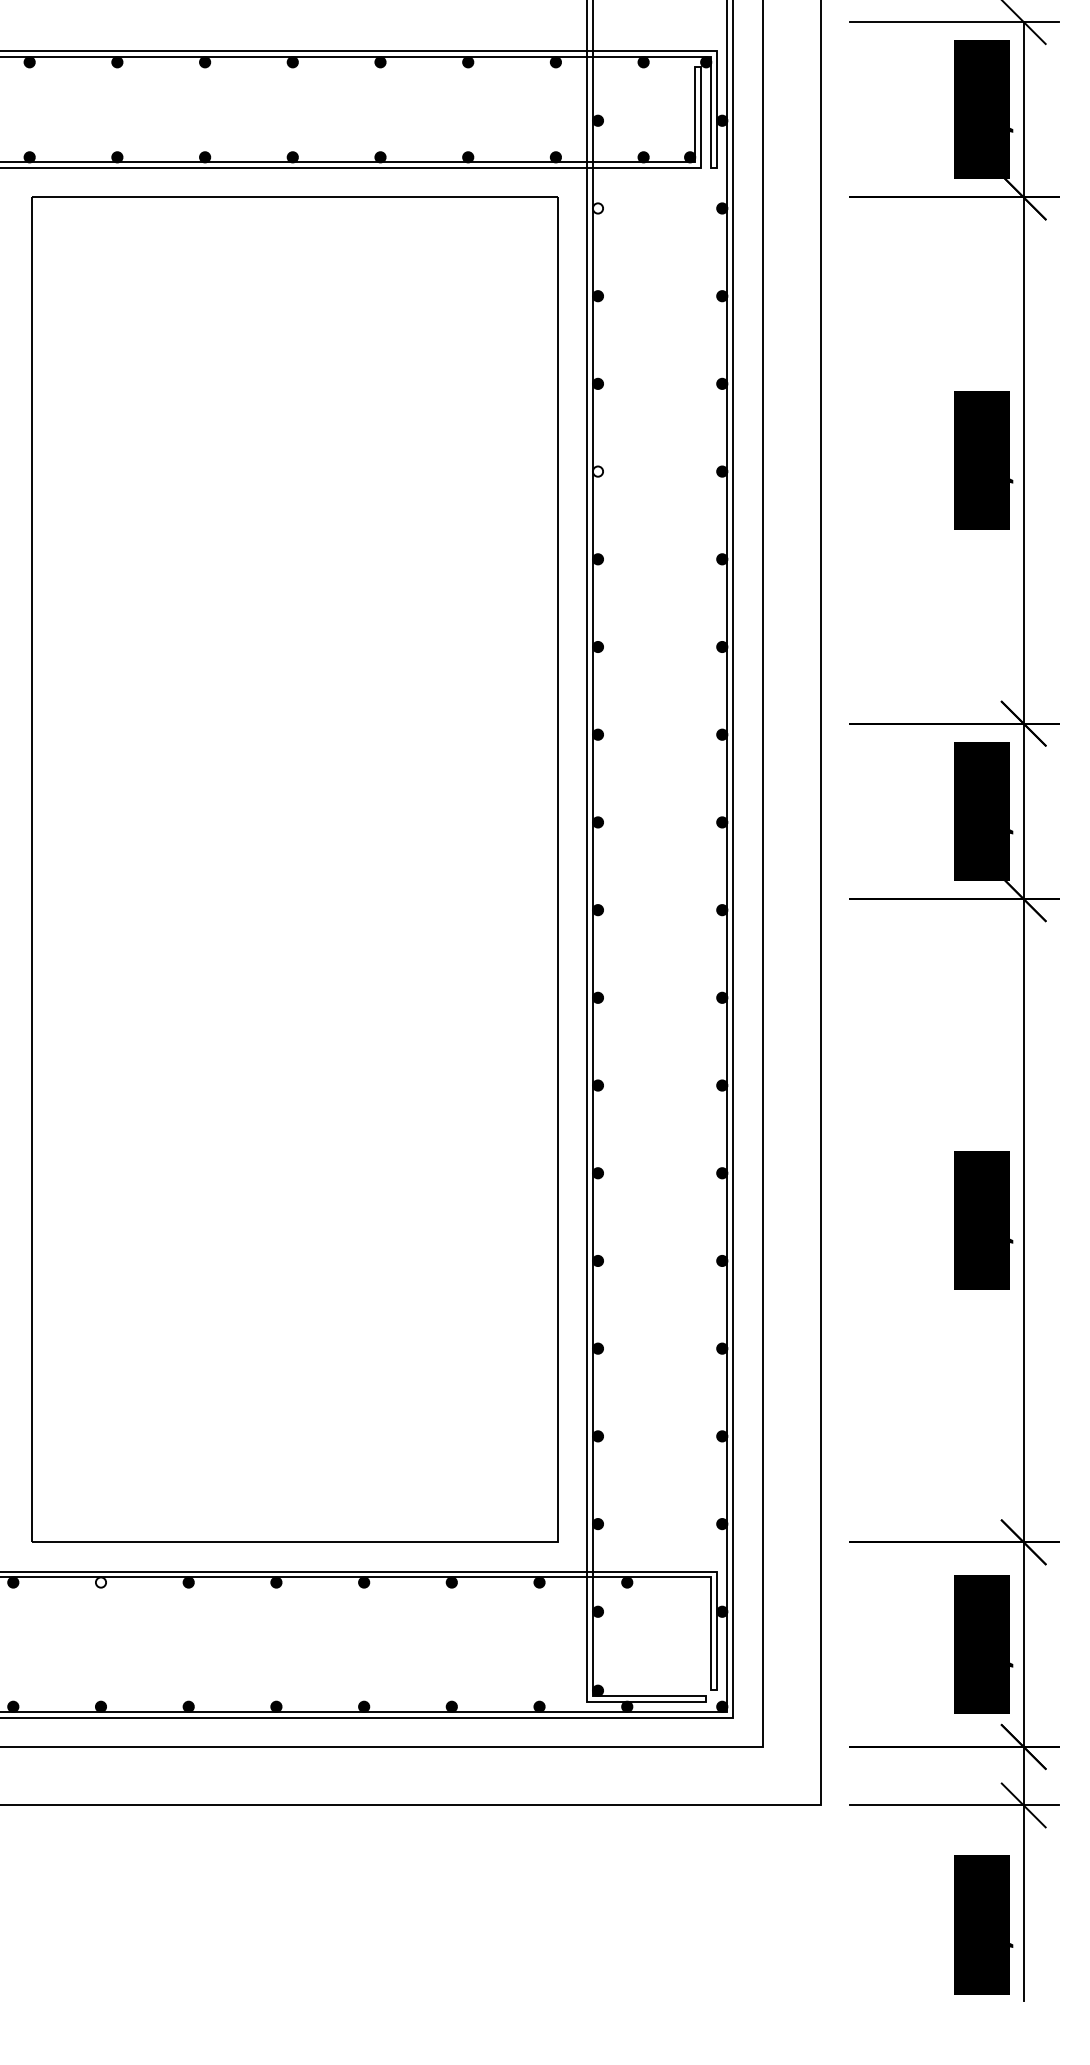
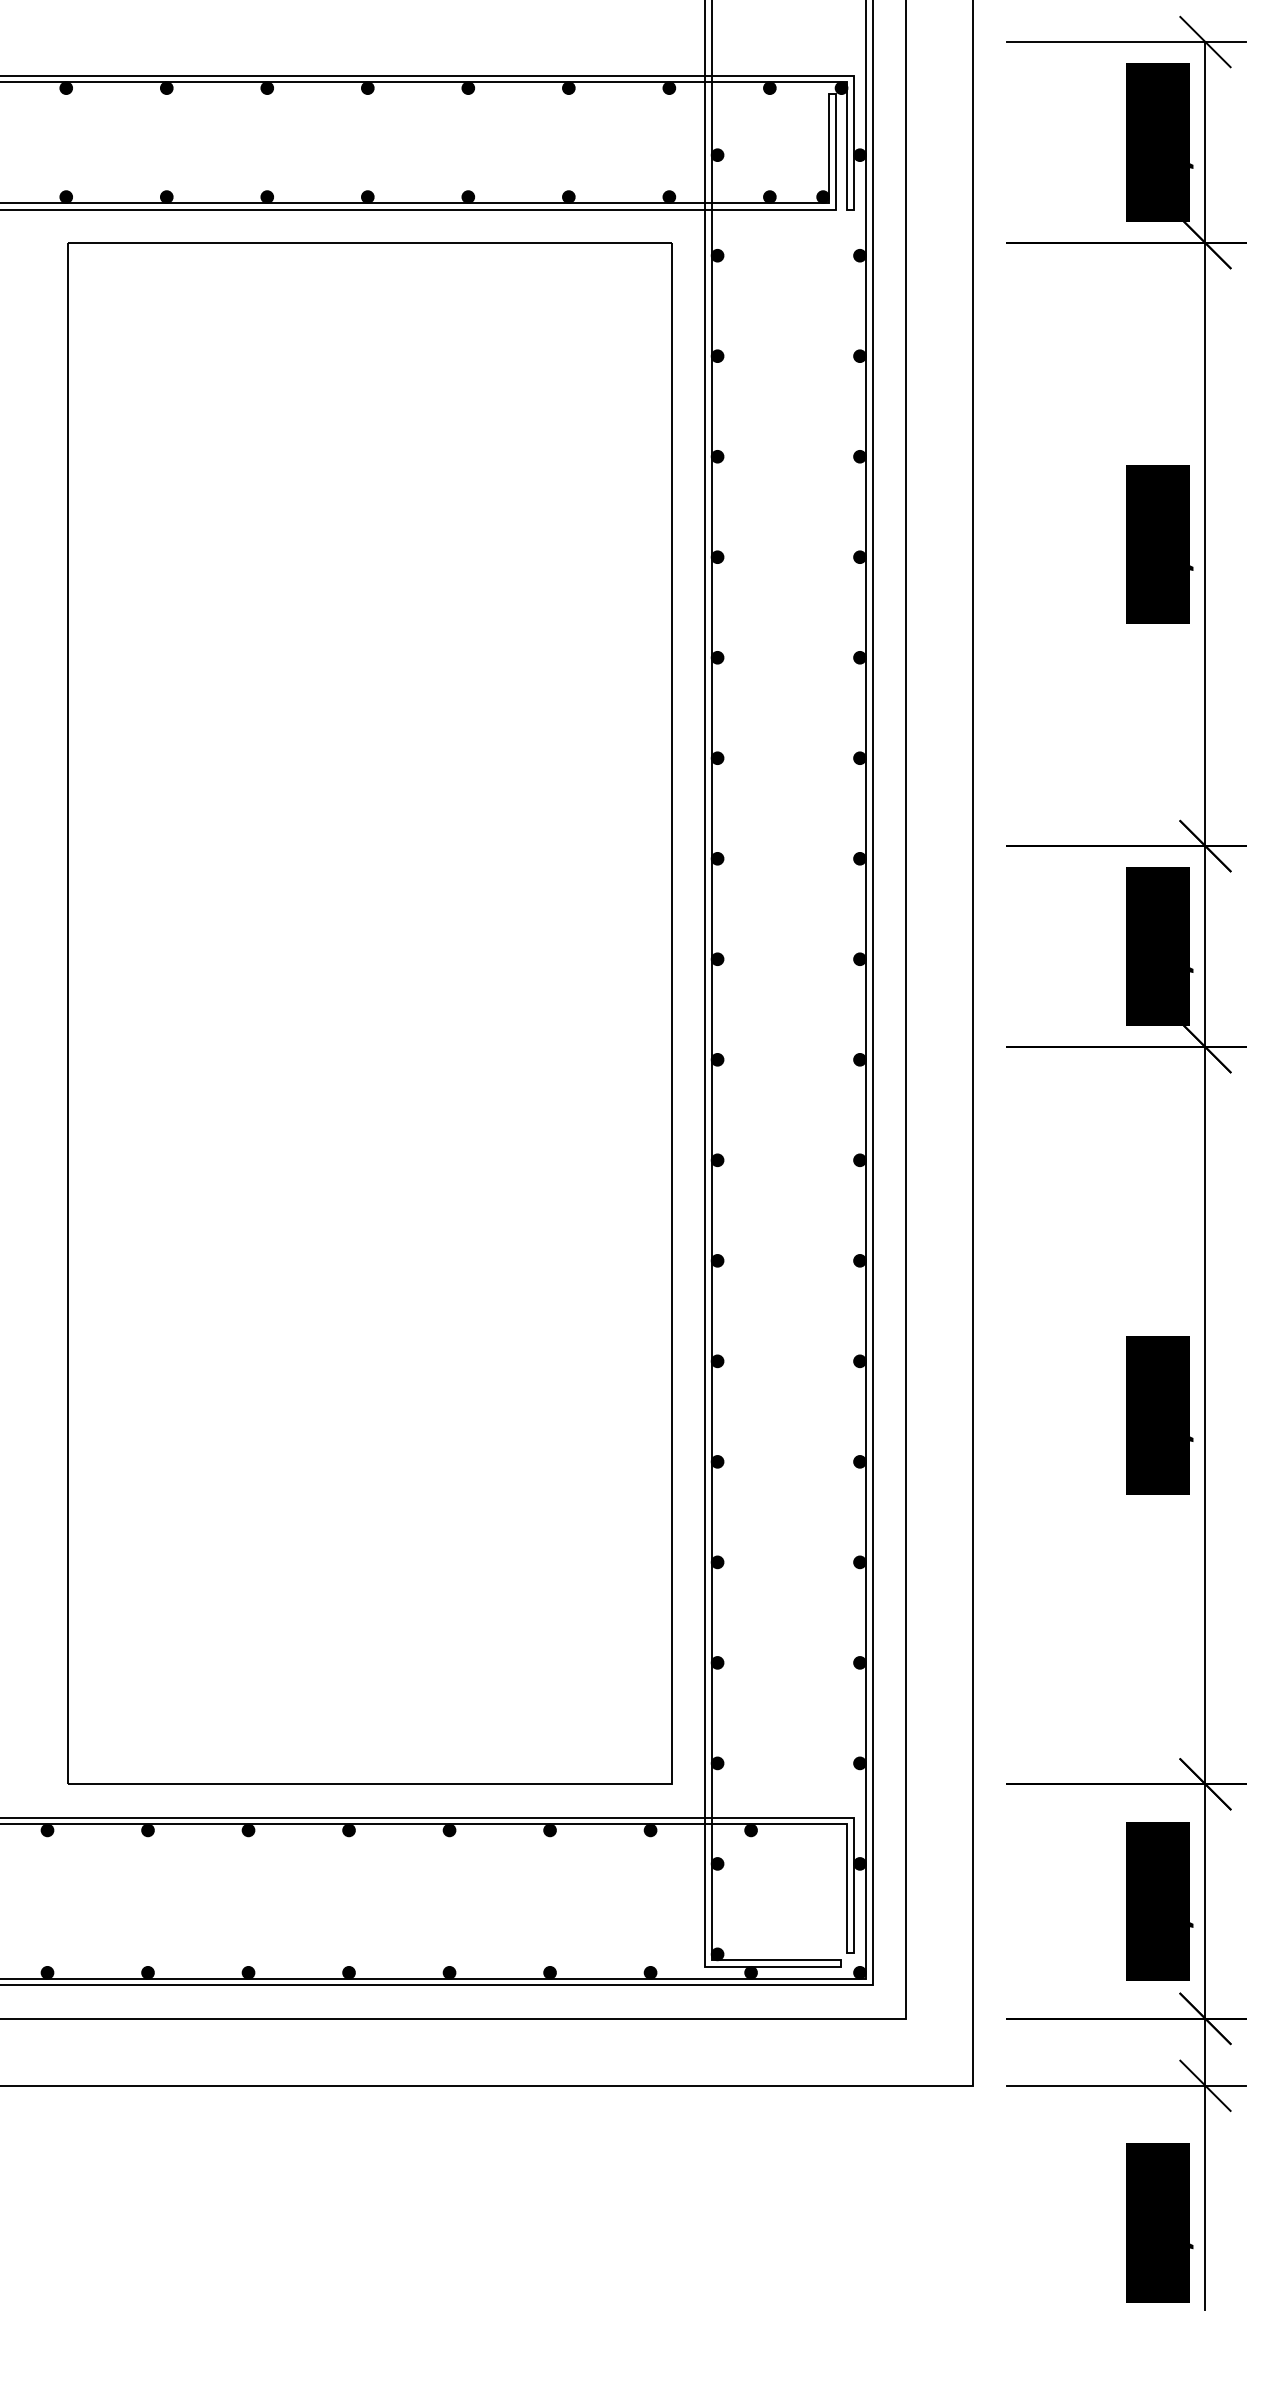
fill: (597, 208) -> (717, 255), added
fill: (597, 471) -> (717, 557), added
fill: (100, 1582) -> (147, 1830), added

